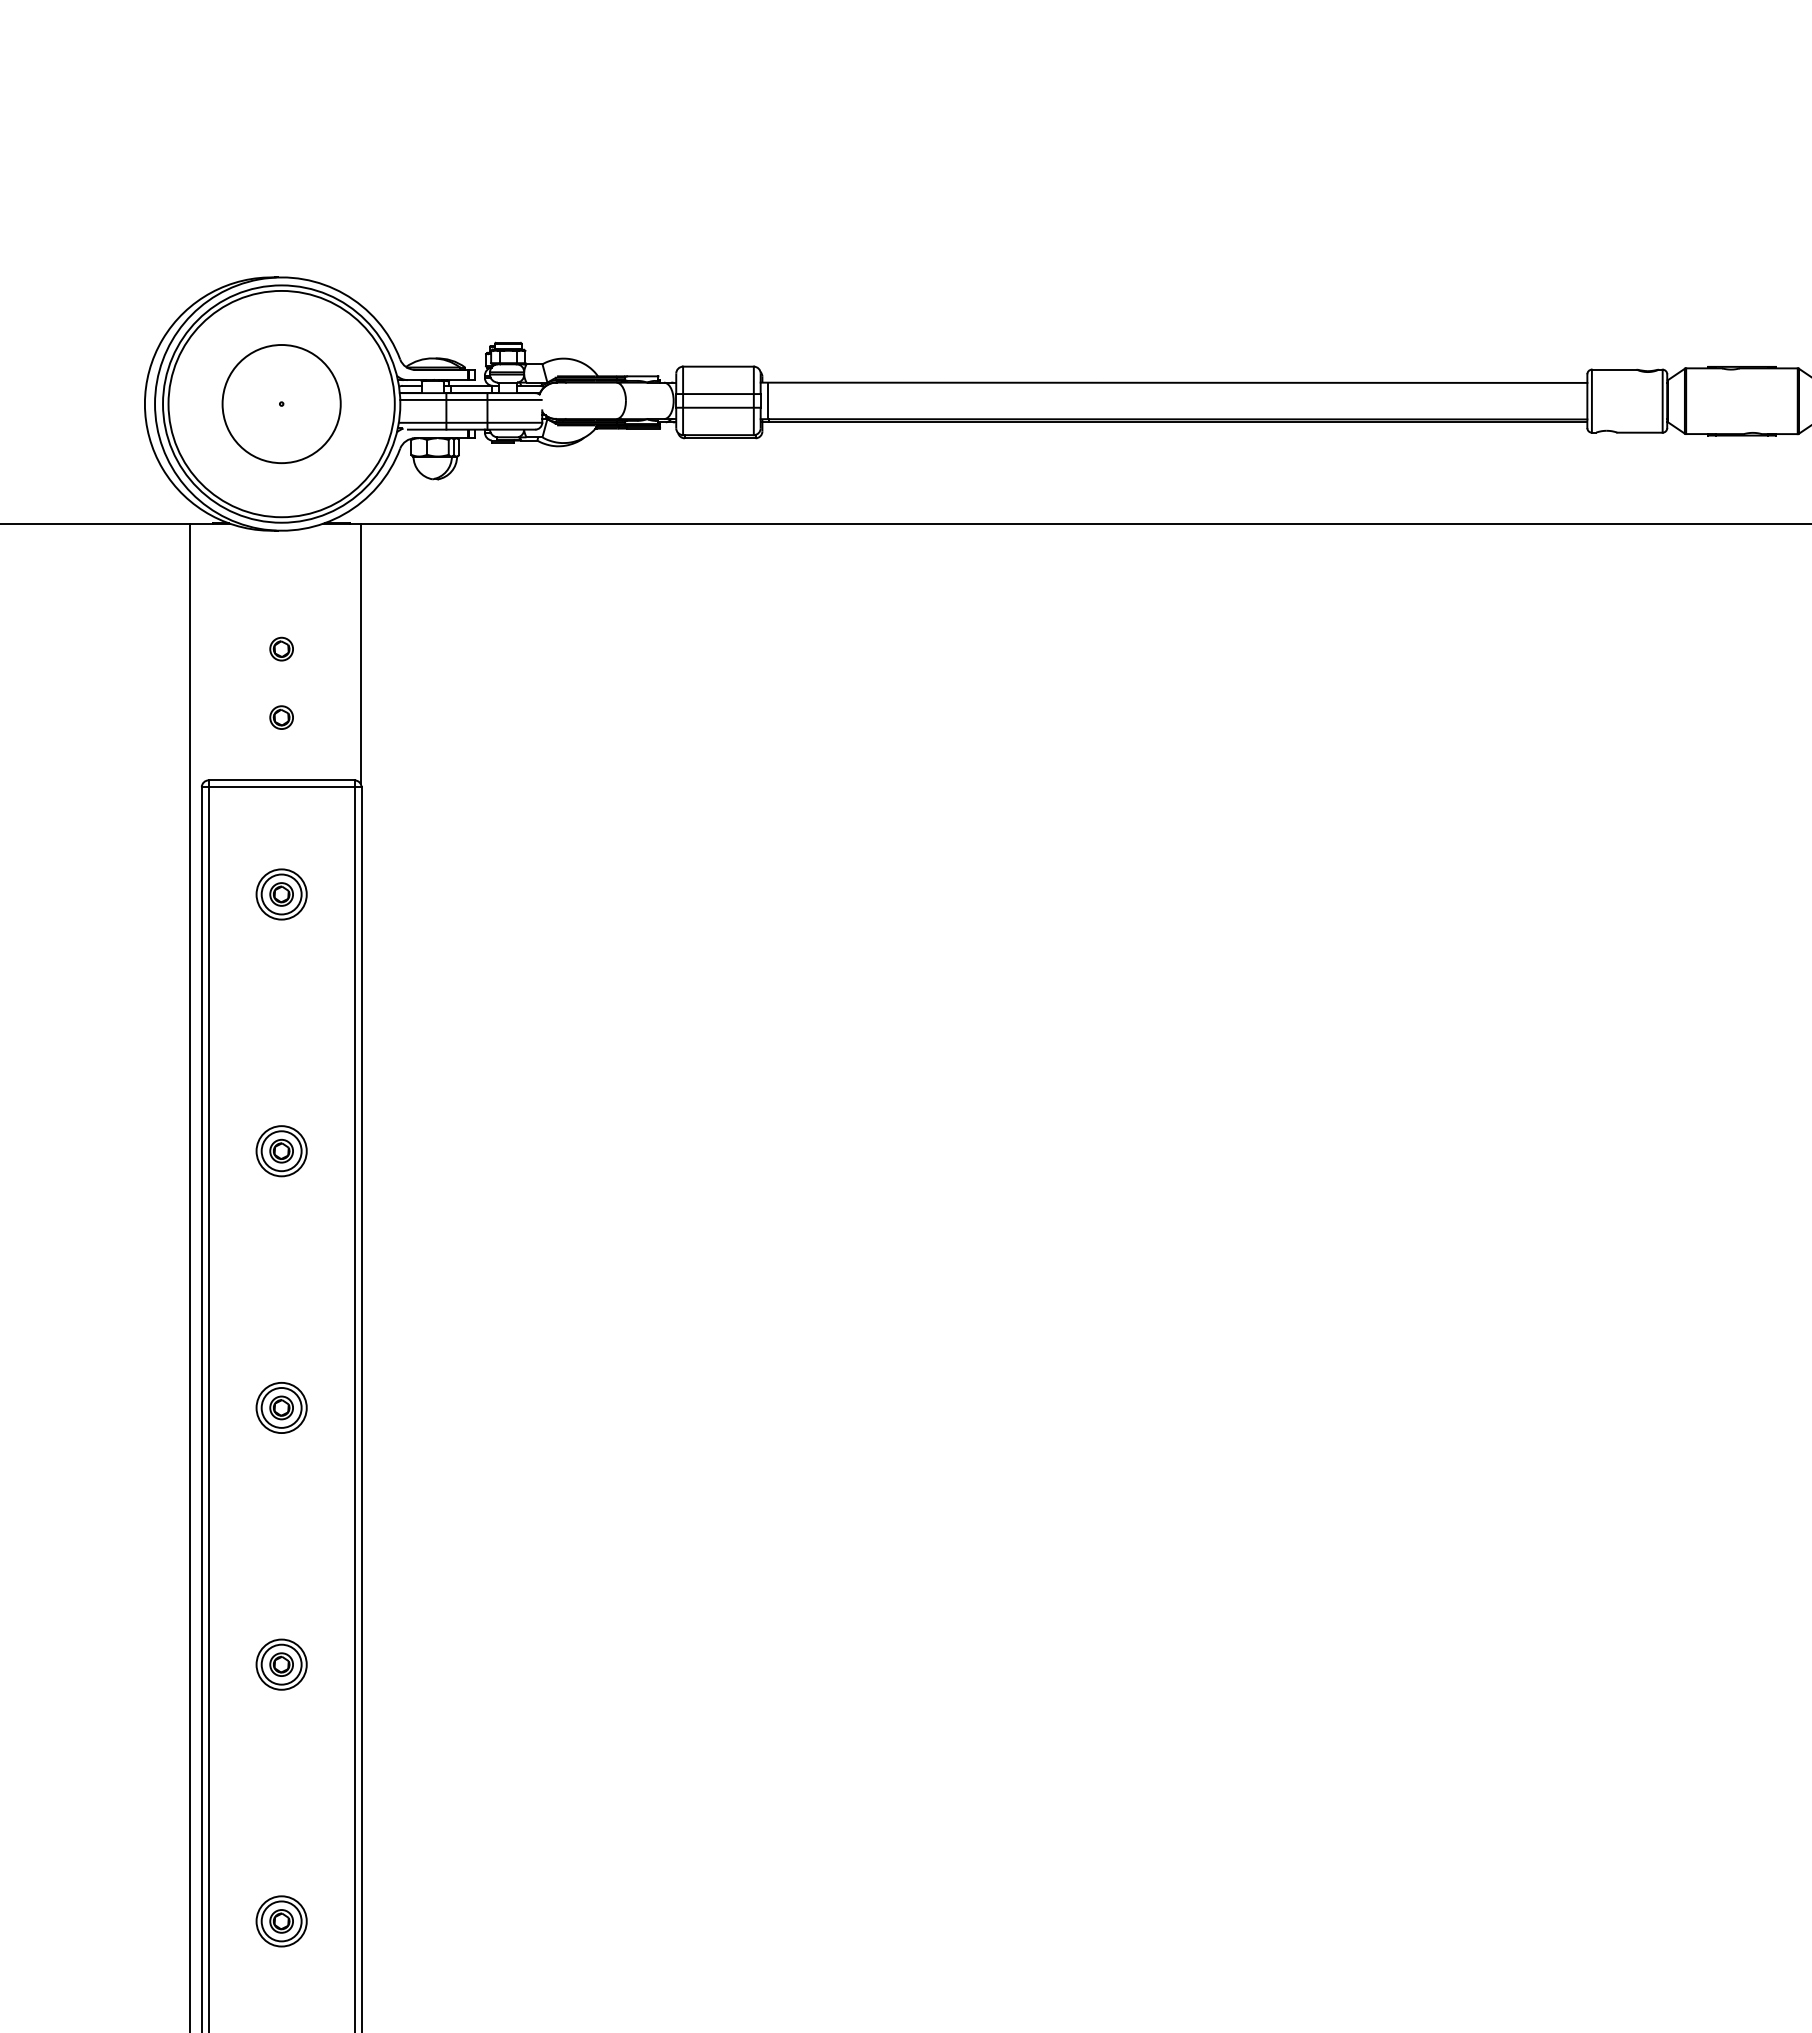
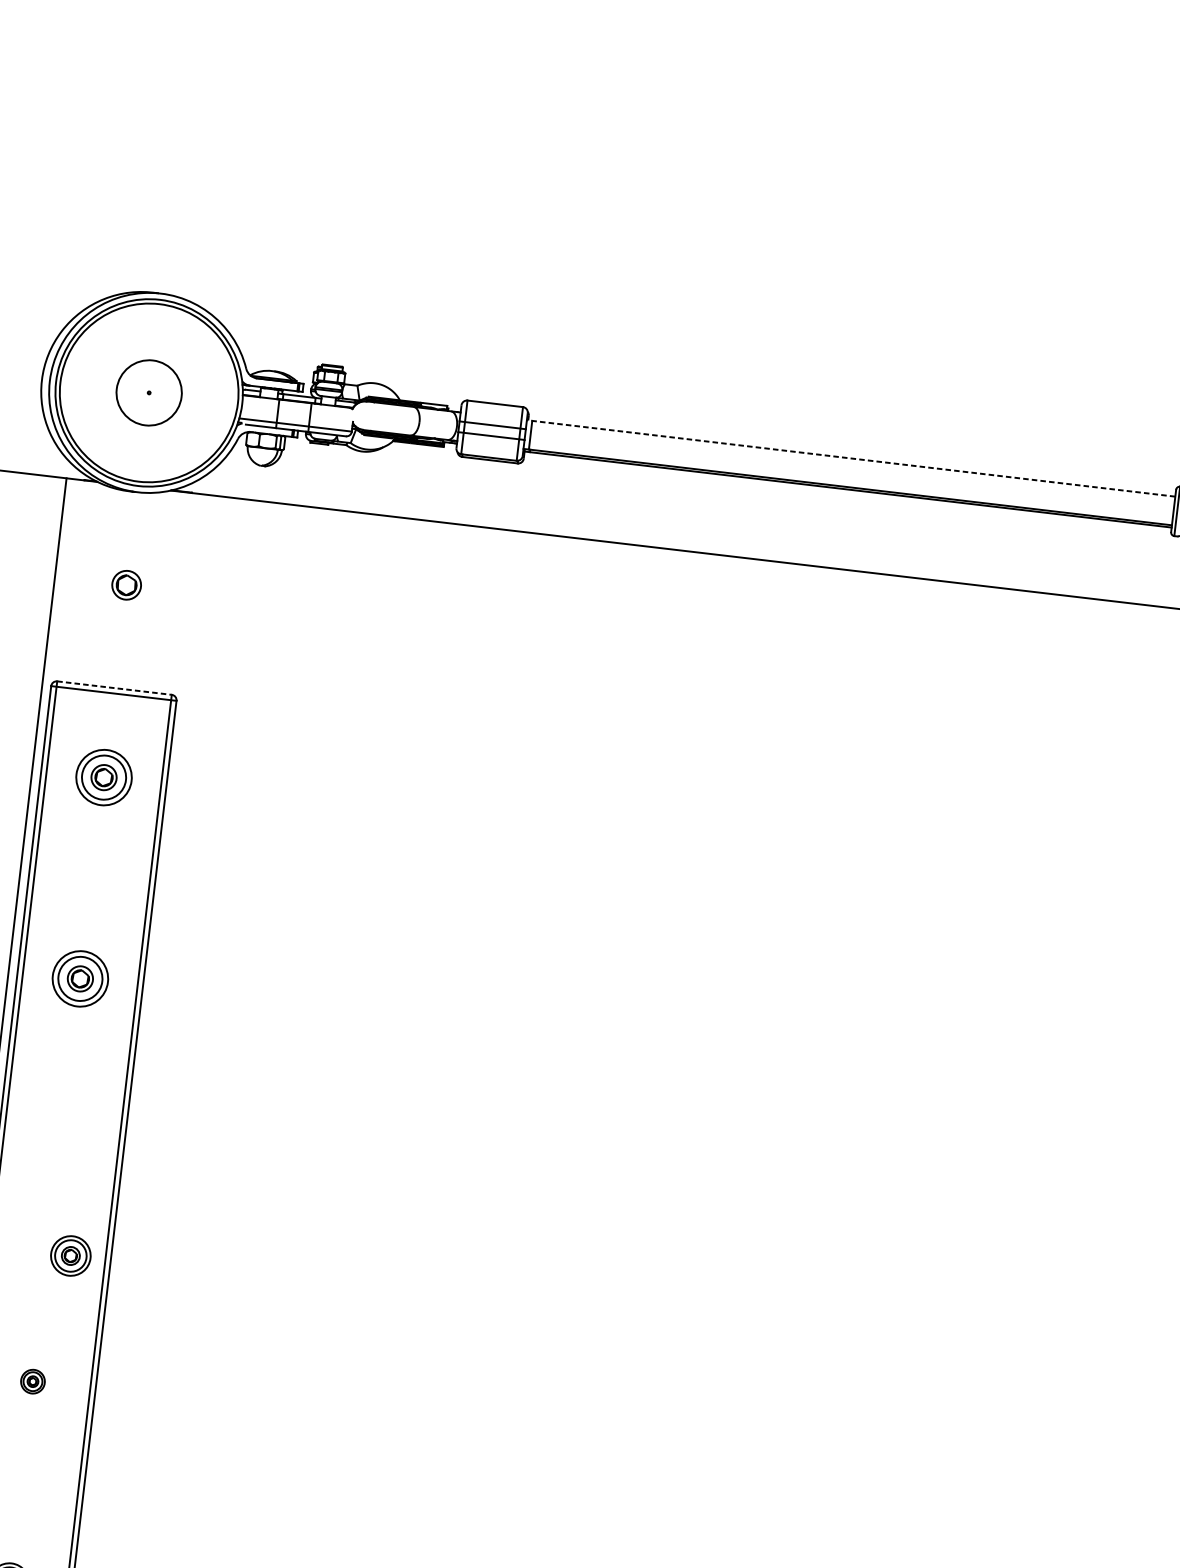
line: (1173, 382) -> (850, 458), solid -> dashed
line: (470, 399) -> (297, 406), removed
circle: (281, 404) -> (149, 393), size x0.7
part: (281, 648) -> (126, 584), size x1.6
line: (360, 653) -> (188, 595), removed
part: (281, 717) -> (120, 638), removed
line: (282, 780) -> (115, 688), solid -> dashed
part: (281, 894) -> (103, 777), size x1.4
part: (281, 1151) -> (80, 979), size x1.4
part: (281, 1407) -> (70, 1255), moved
part: (281, 1664) -> (32, 1381), size x0.6

